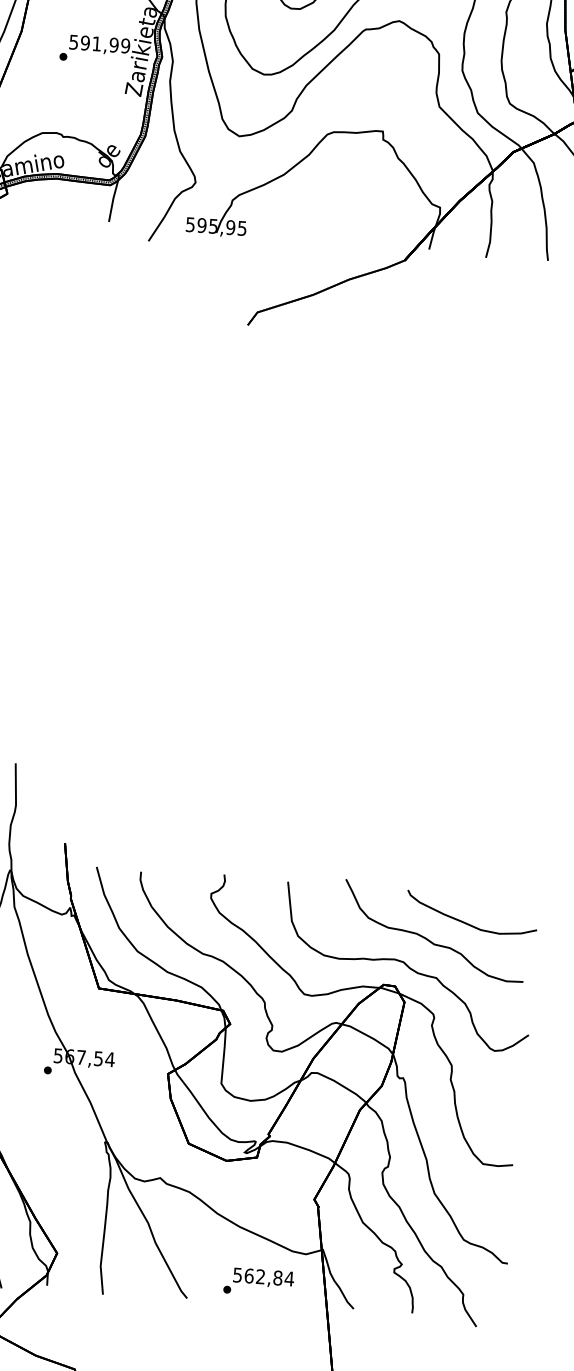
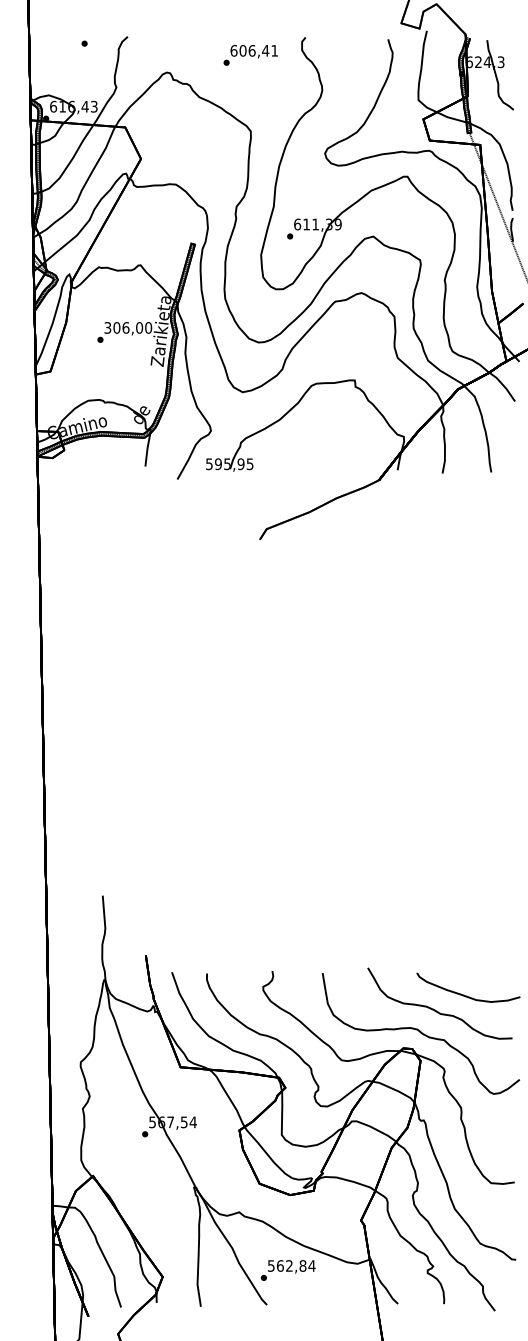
text: (98, 43) -> (127, 327), 591,99 -> 306,00
text: (257, 1282) -> (287, 1270), moved

